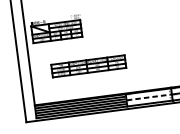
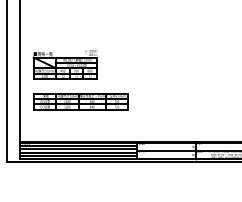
part: (55, 28) -> (64, 64), moved
part: (88, 66) -> (80, 101), moved
line: (150, 96) -> (167, 150), dashed -> solid

